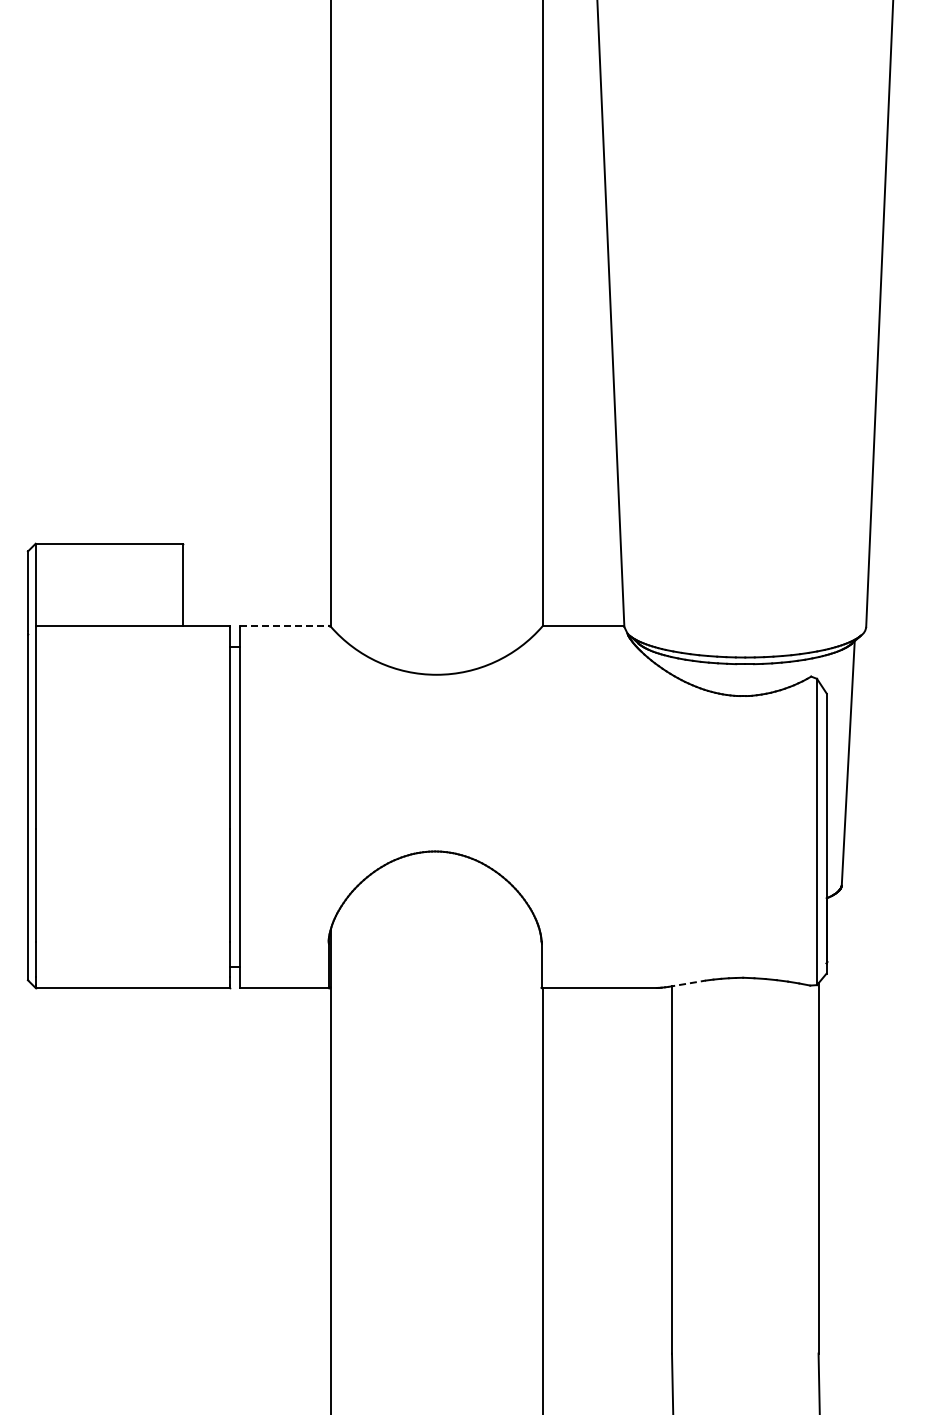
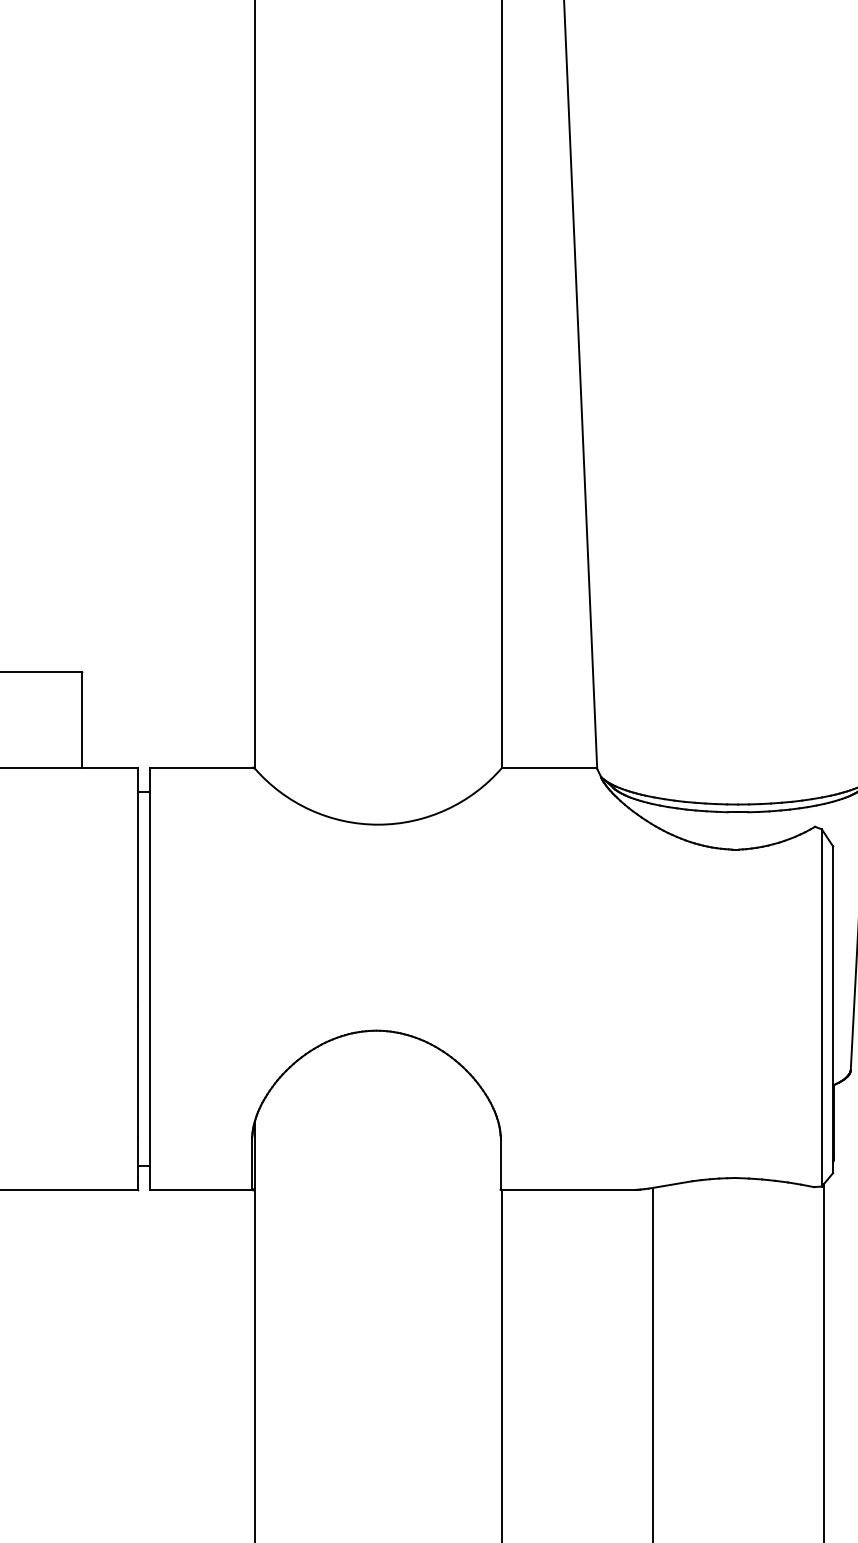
line: (285, 626) -> (202, 768), dashed -> solid
line: (687, 983) -> (670, 1184), dashed -> solid

